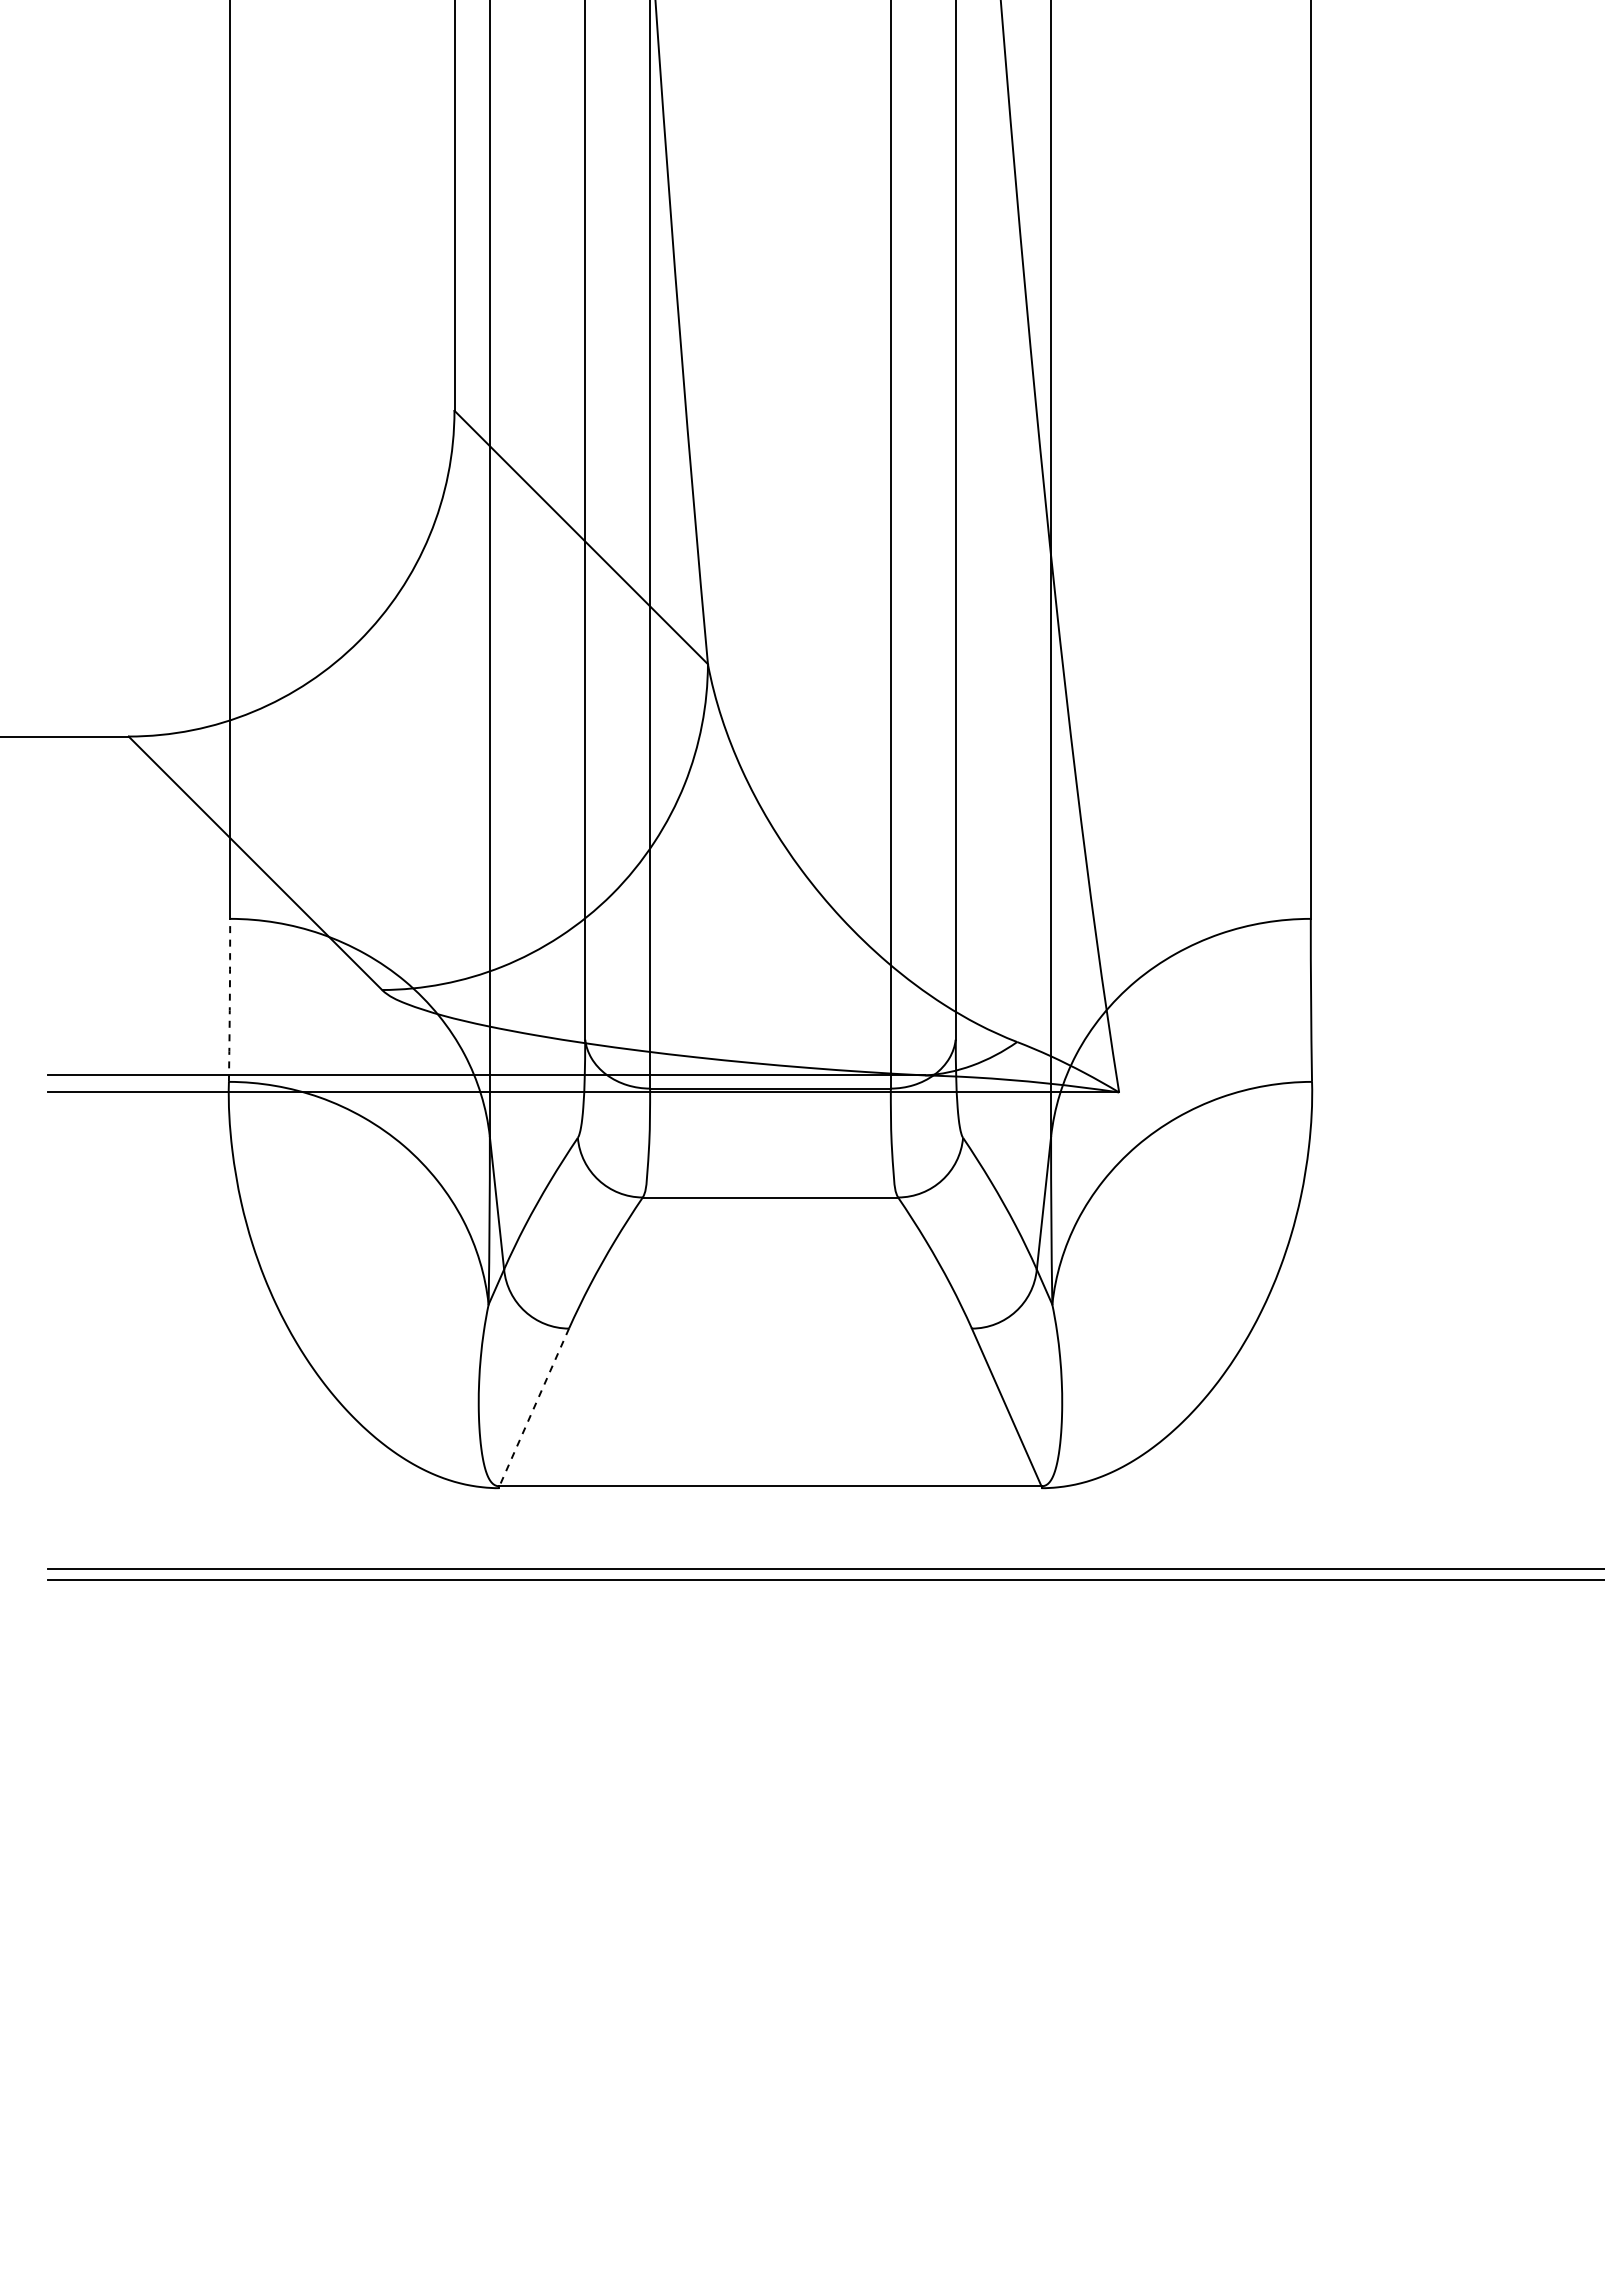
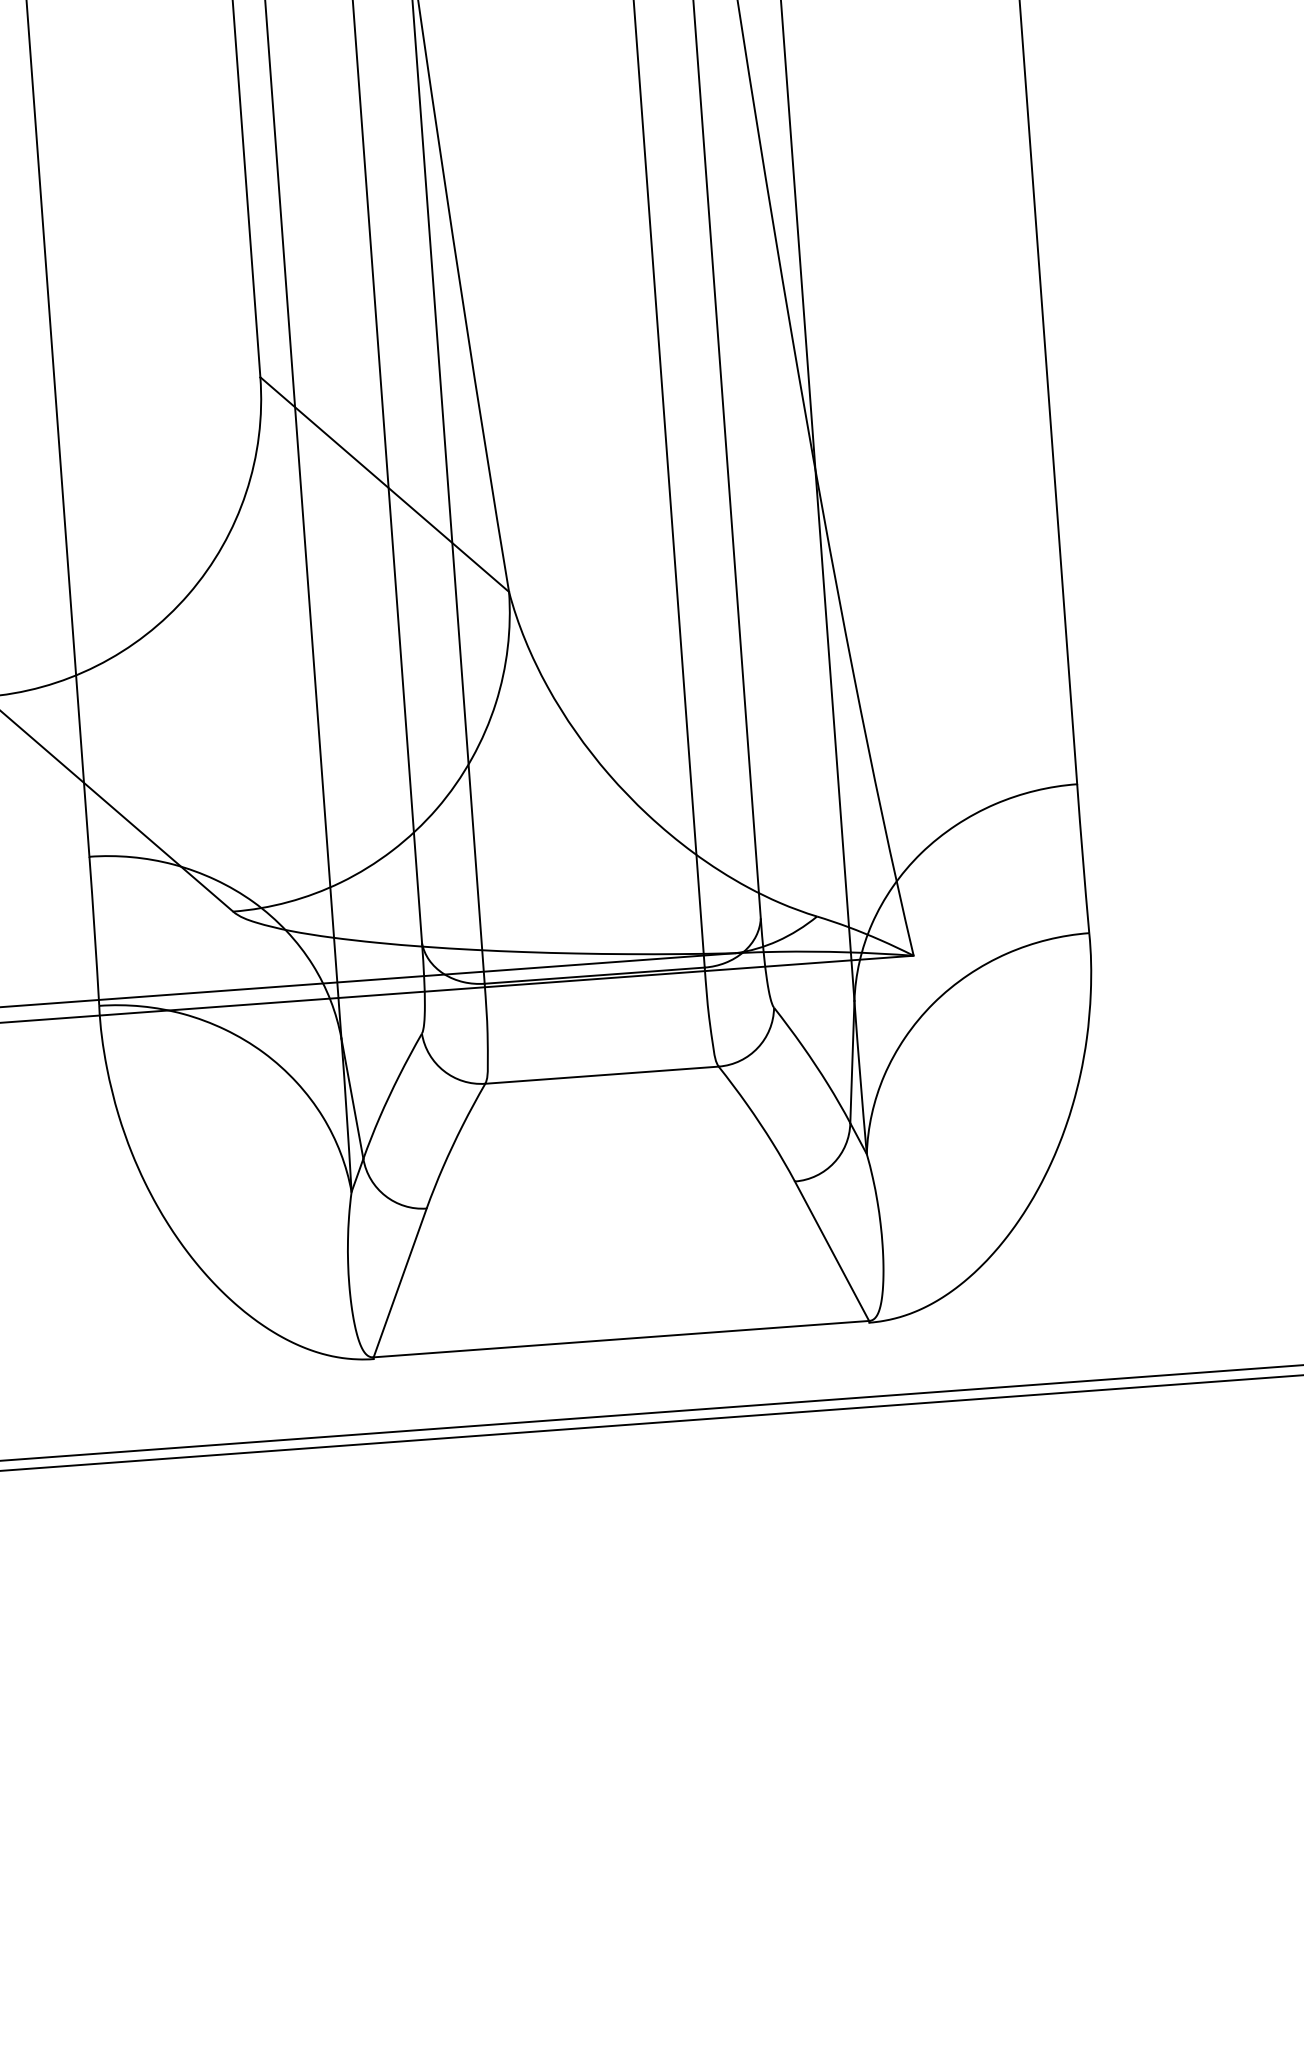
arc: (229, 1000) -> (94, 931), dashed -> solid
line: (534, 1407) -> (400, 1282), dashed -> solid

